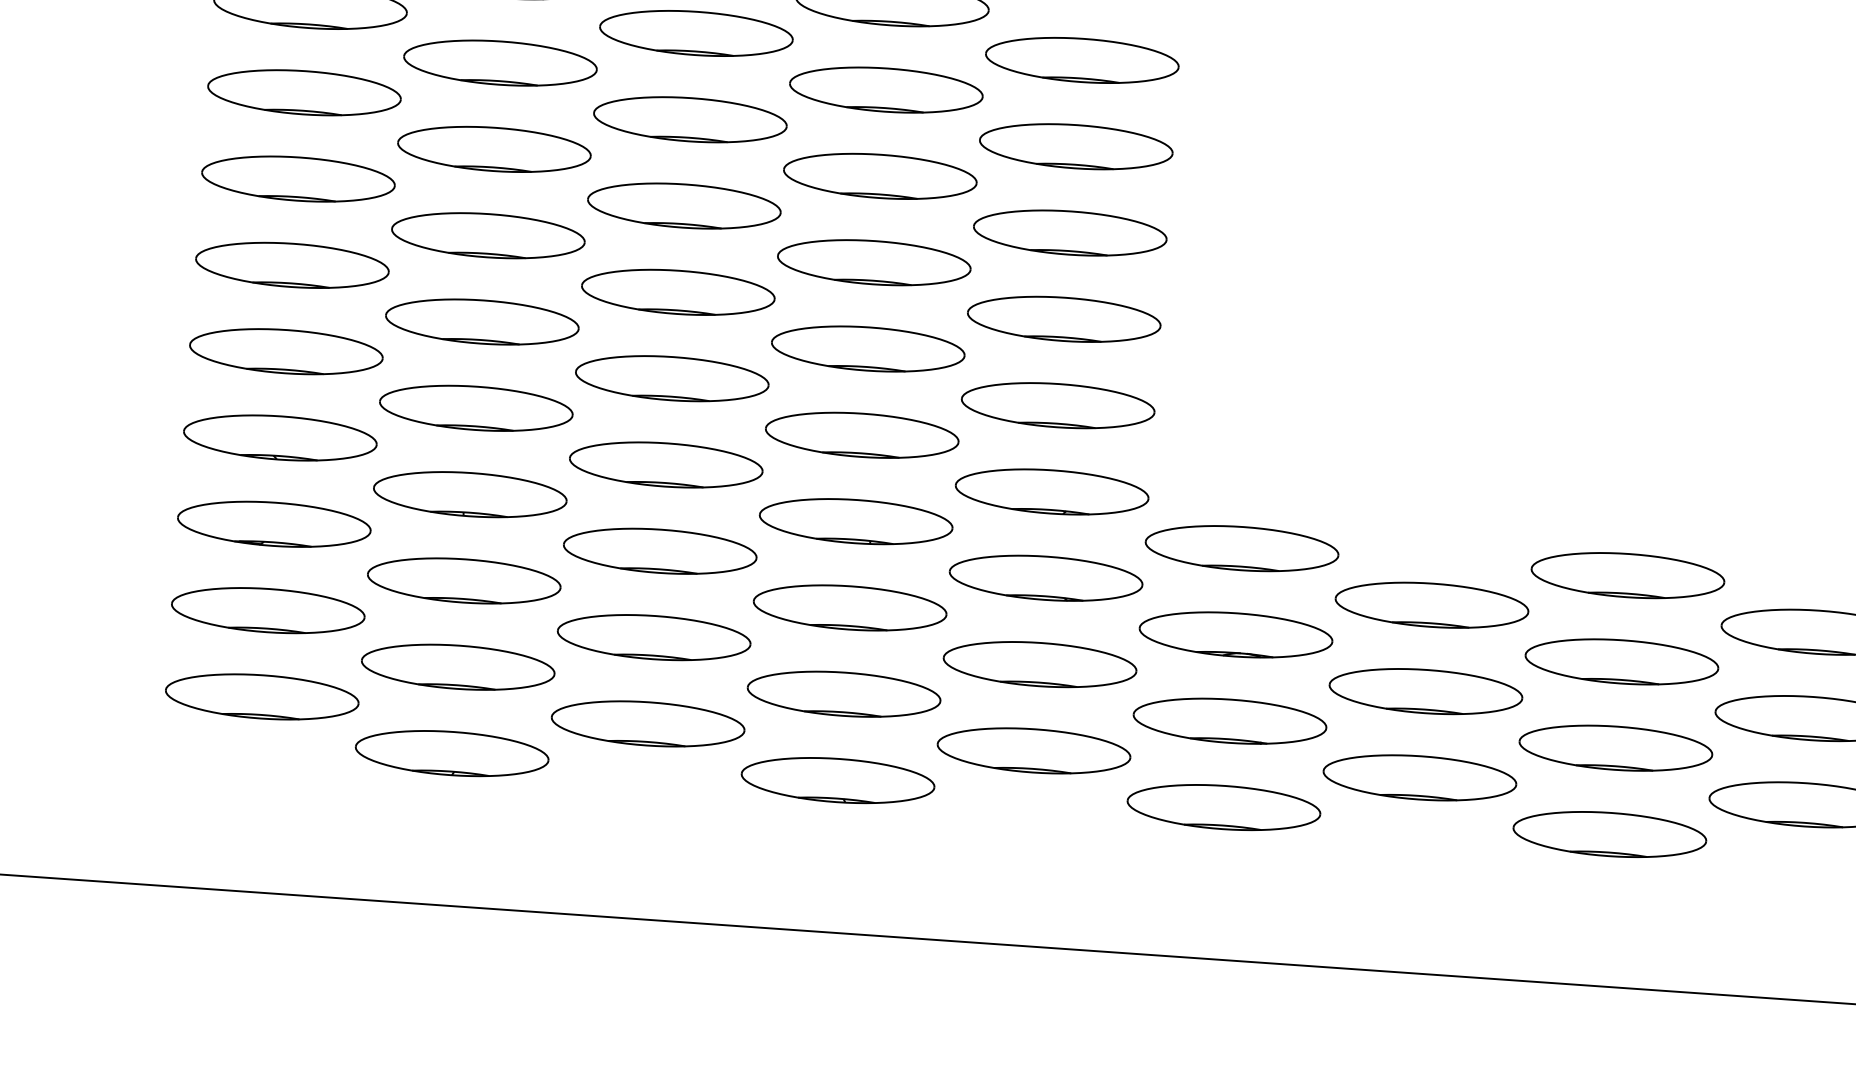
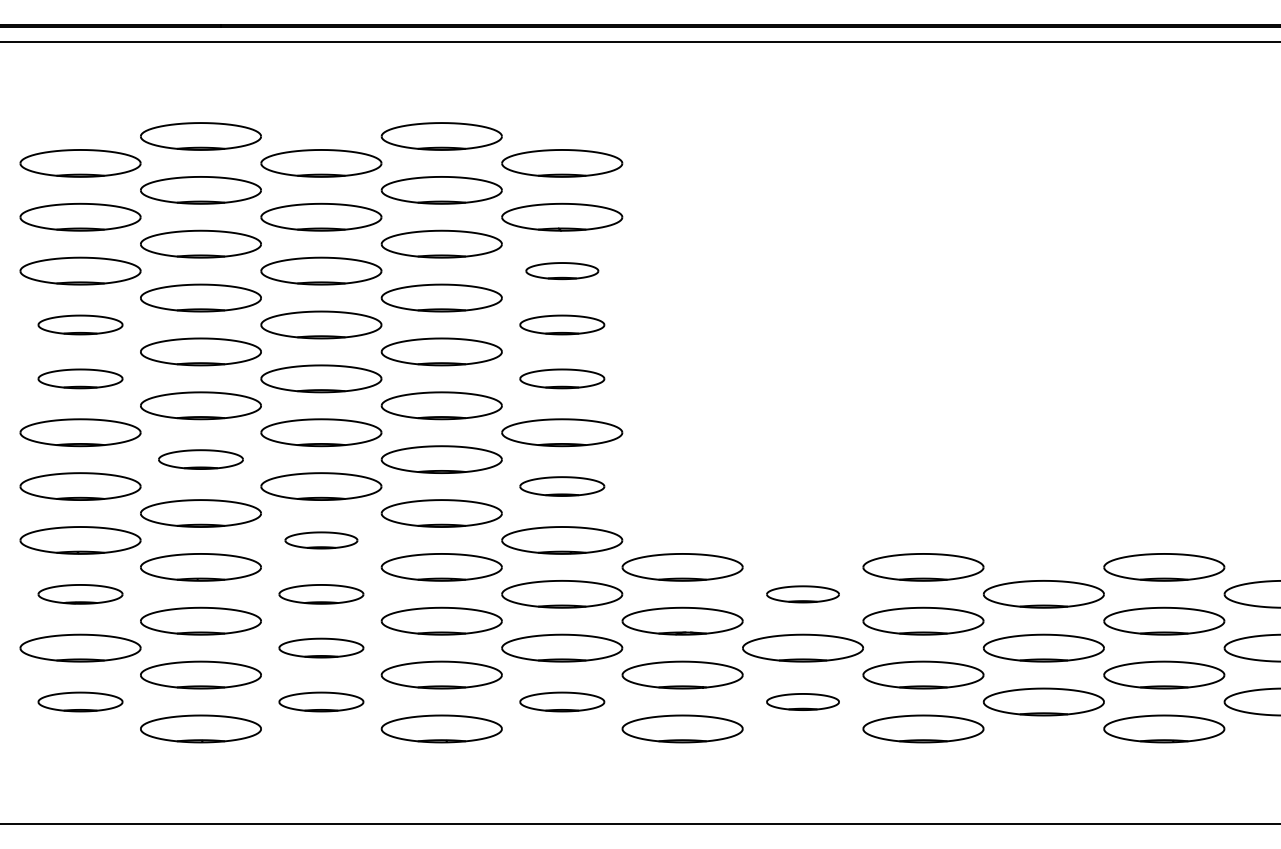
part: (1082, 59) -> (562, 270), size x0.6
part: (304, 91) -> (80, 324), size x0.7
part: (1076, 145) -> (562, 324), size x0.7
part: (298, 178) -> (80, 378), size x0.7
part: (1070, 232) -> (562, 378), size x0.7
part: (481, 321) -> (200, 459), size x0.7
part: (1058, 405) -> (562, 486), size x0.7
part: (666, 465) -> (321, 540), size x0.6
part: (274, 524) -> (80, 594), size x0.7
part: (660, 551) -> (321, 594), size x0.7
part: (1431, 605) -> (802, 594), size x0.6
part: (654, 636) -> (321, 647), size x0.7
part: (262, 696) -> (80, 701), size x0.7
part: (648, 723) -> (321, 701), size x0.7
part: (1034, 750) -> (562, 701), size x0.7
part: (1419, 776) -> (802, 701), size x0.6

